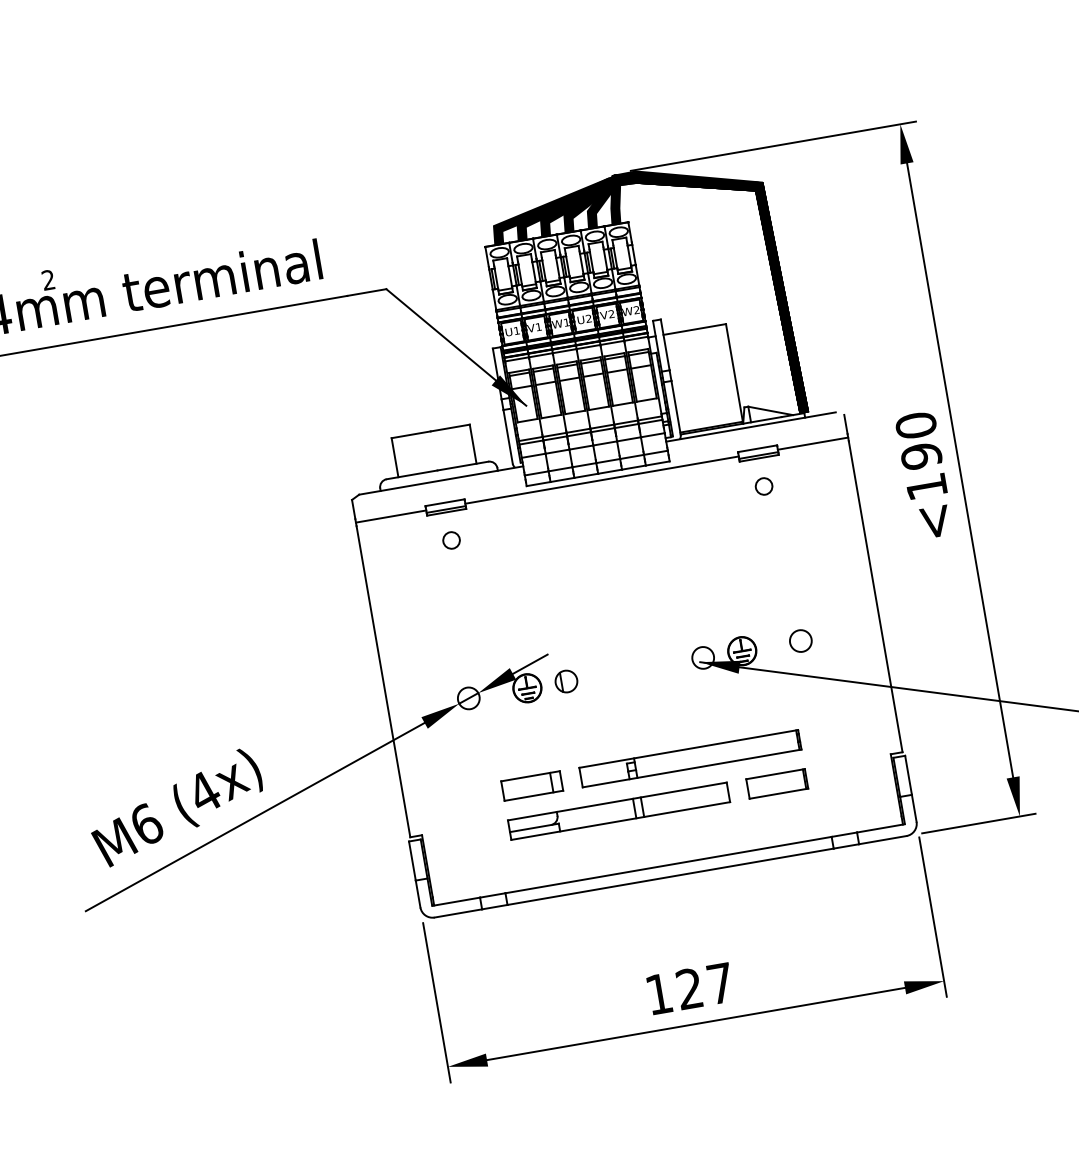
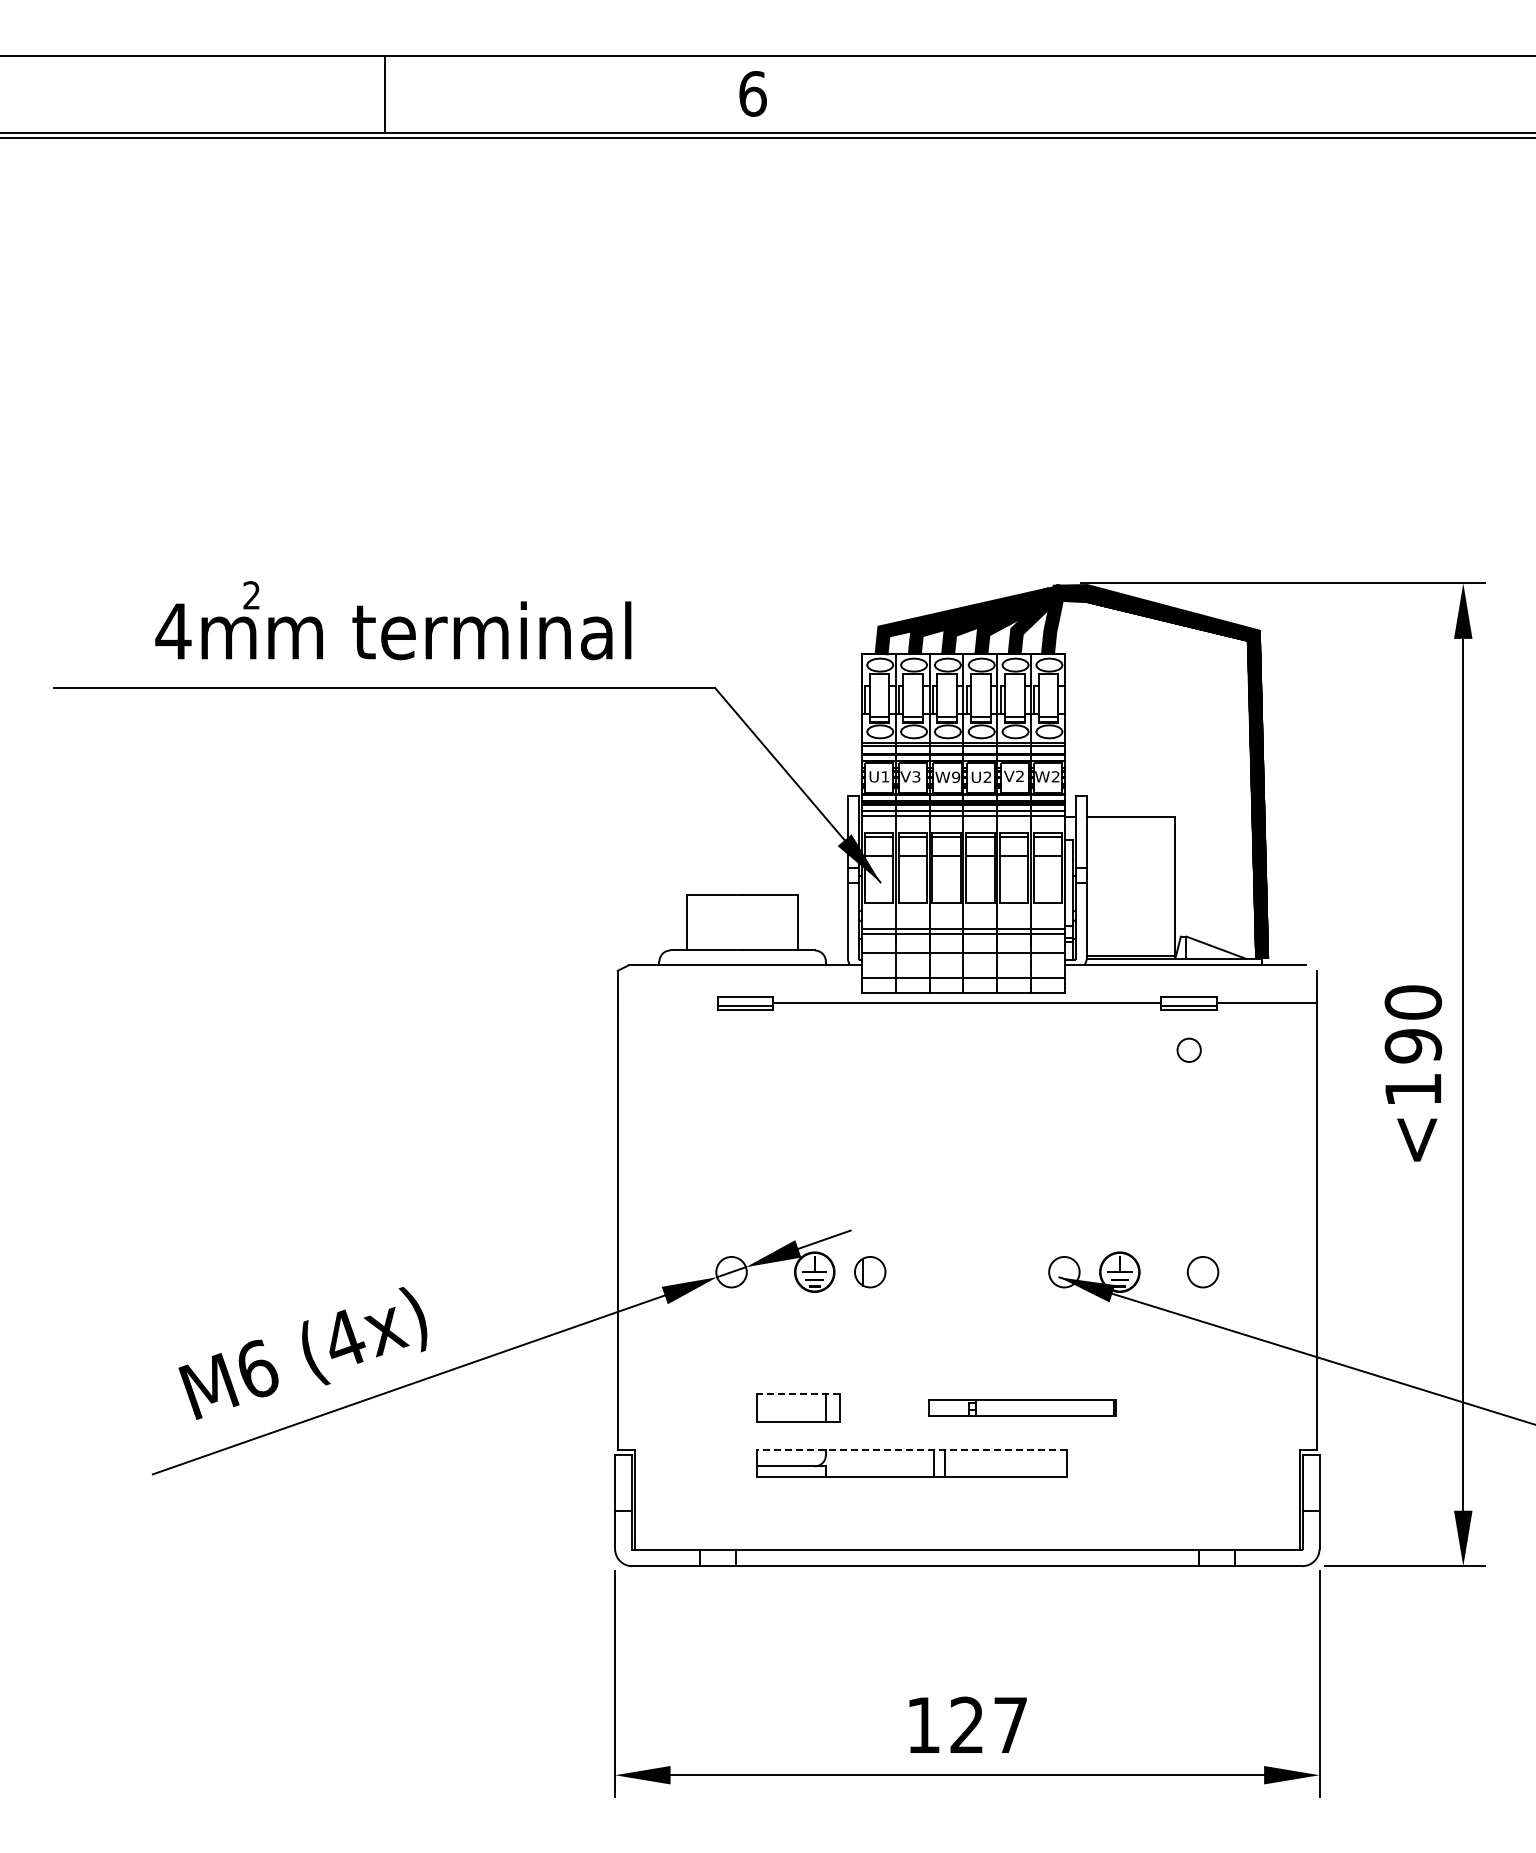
text: (566, 321) -> (956, 776), W1 -> W9
text: (538, 326) -> (916, 776), V1 -> V3
line: (390, 516) -> (667, 1002), removed
circle: (450, 540) -> (744, 1049), removed
part: (690, 758) -> (1022, 1407), size x0.6
line: (530, 776) -> (798, 1394), solid -> dashed
part: (777, 783) -> (1136, 1463), removed
line: (617, 801) -> (911, 1449), solid -> dashed

